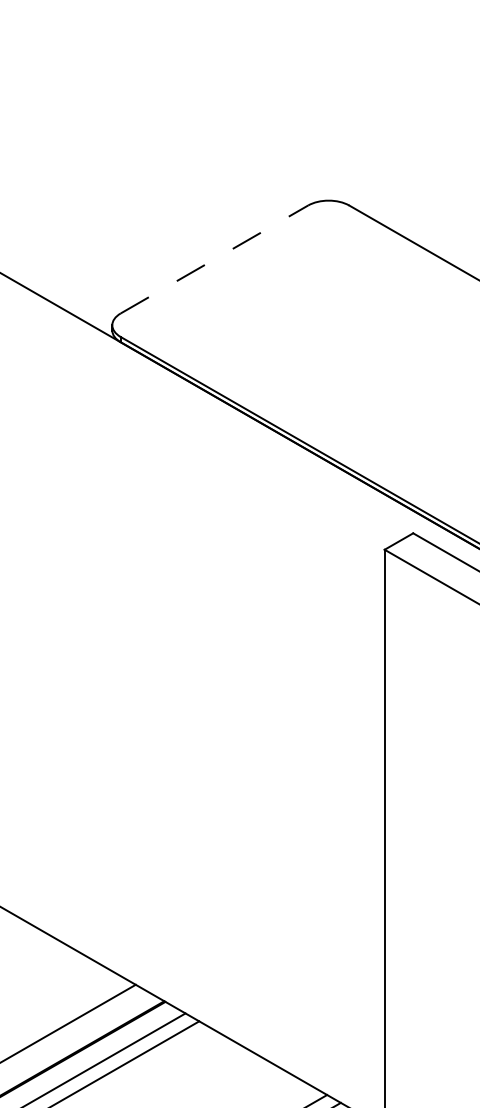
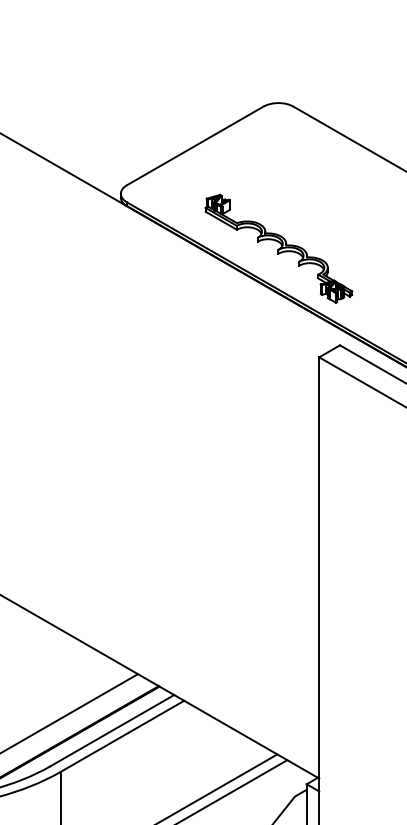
line: (214, 258) -> (195, 145), dashed -> solid
part: (328, 400) -> (278, 248), added

